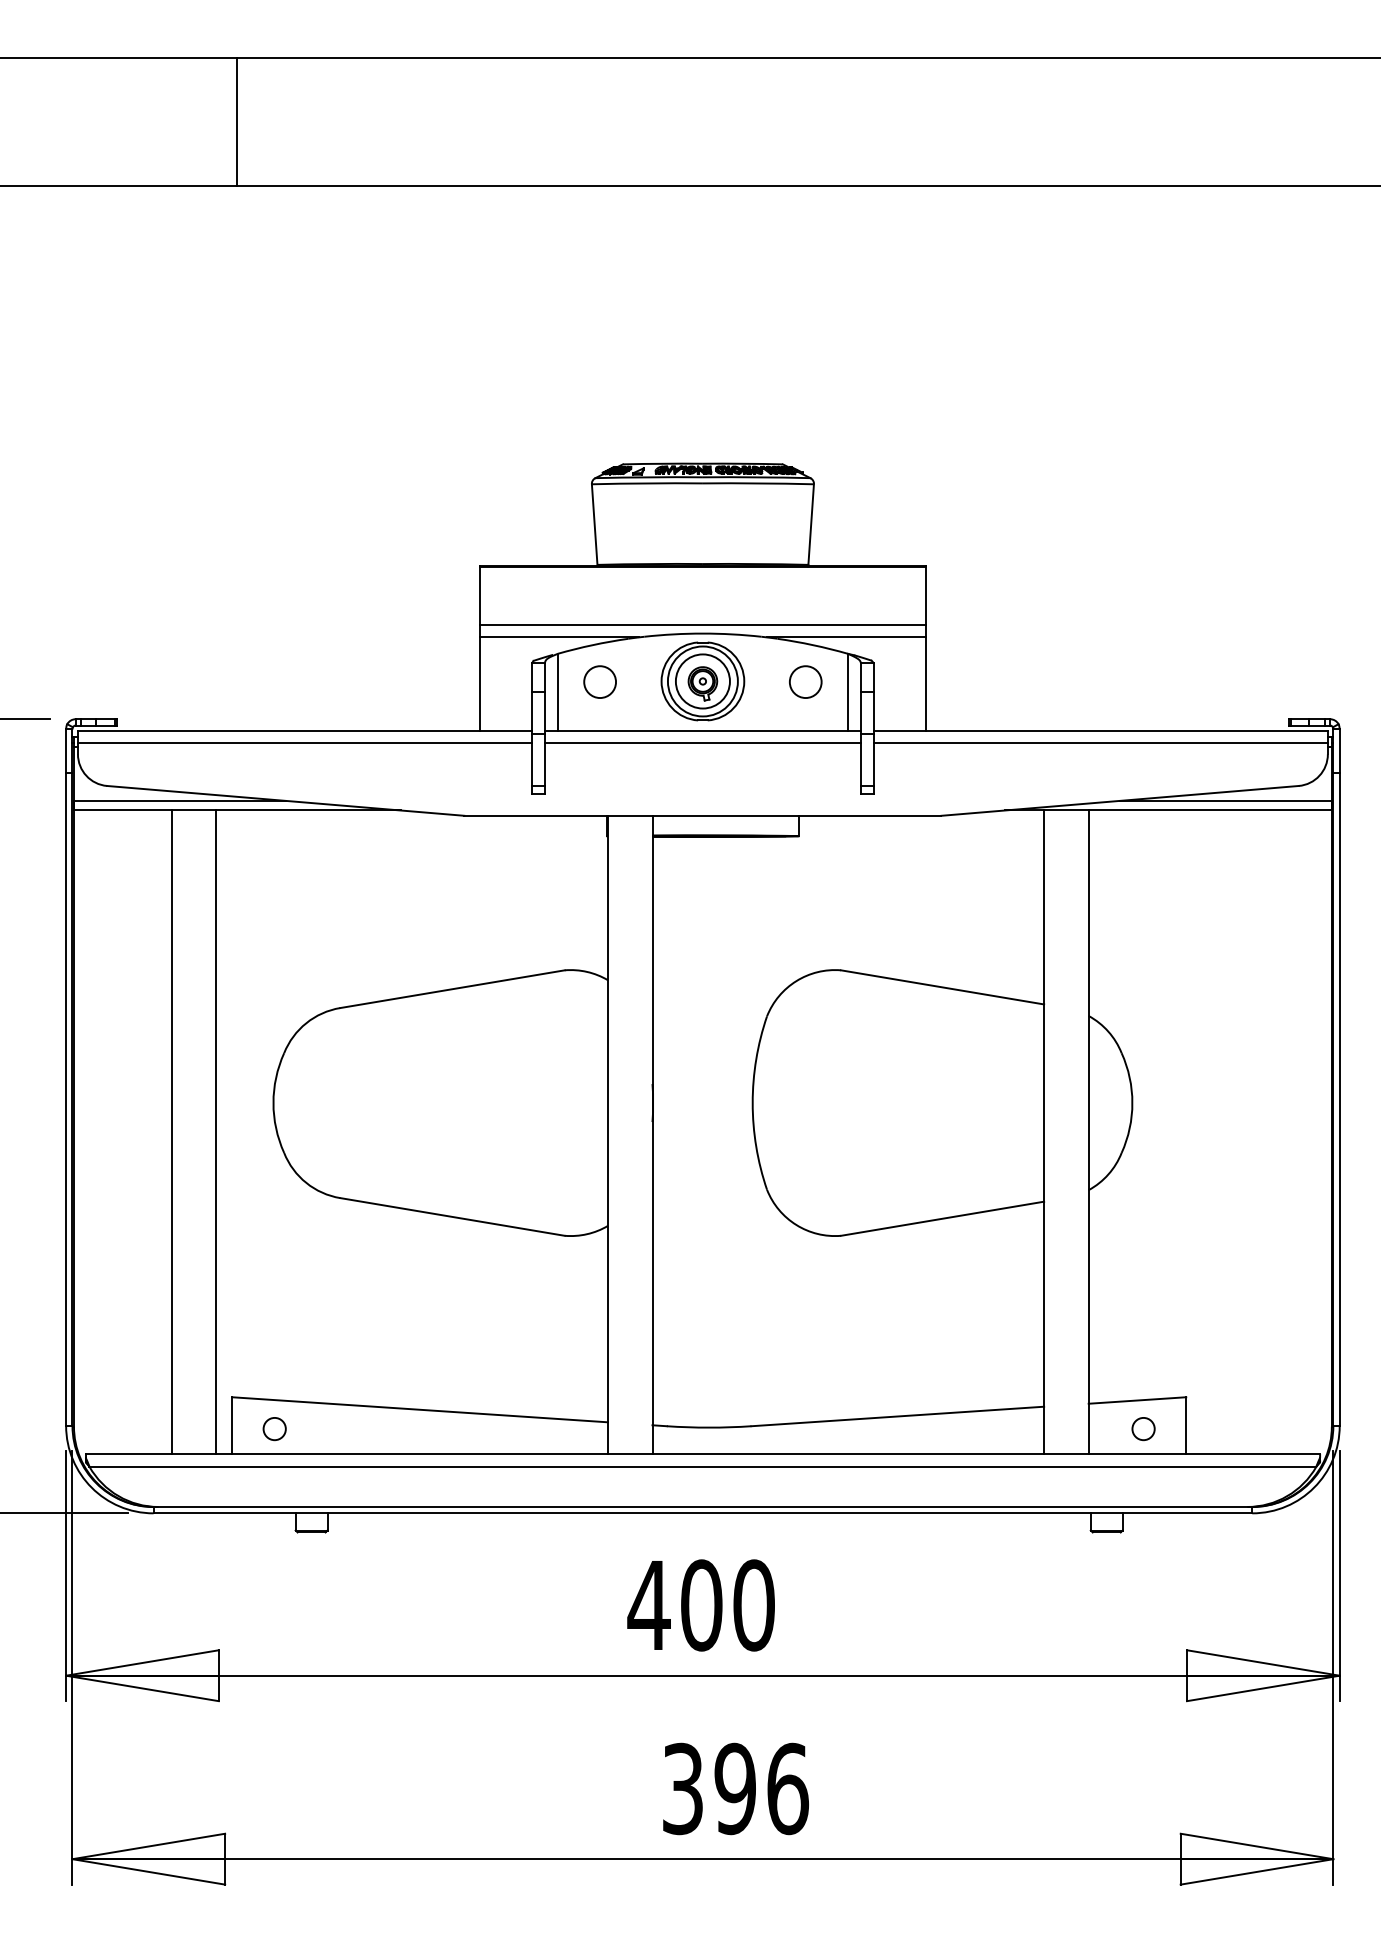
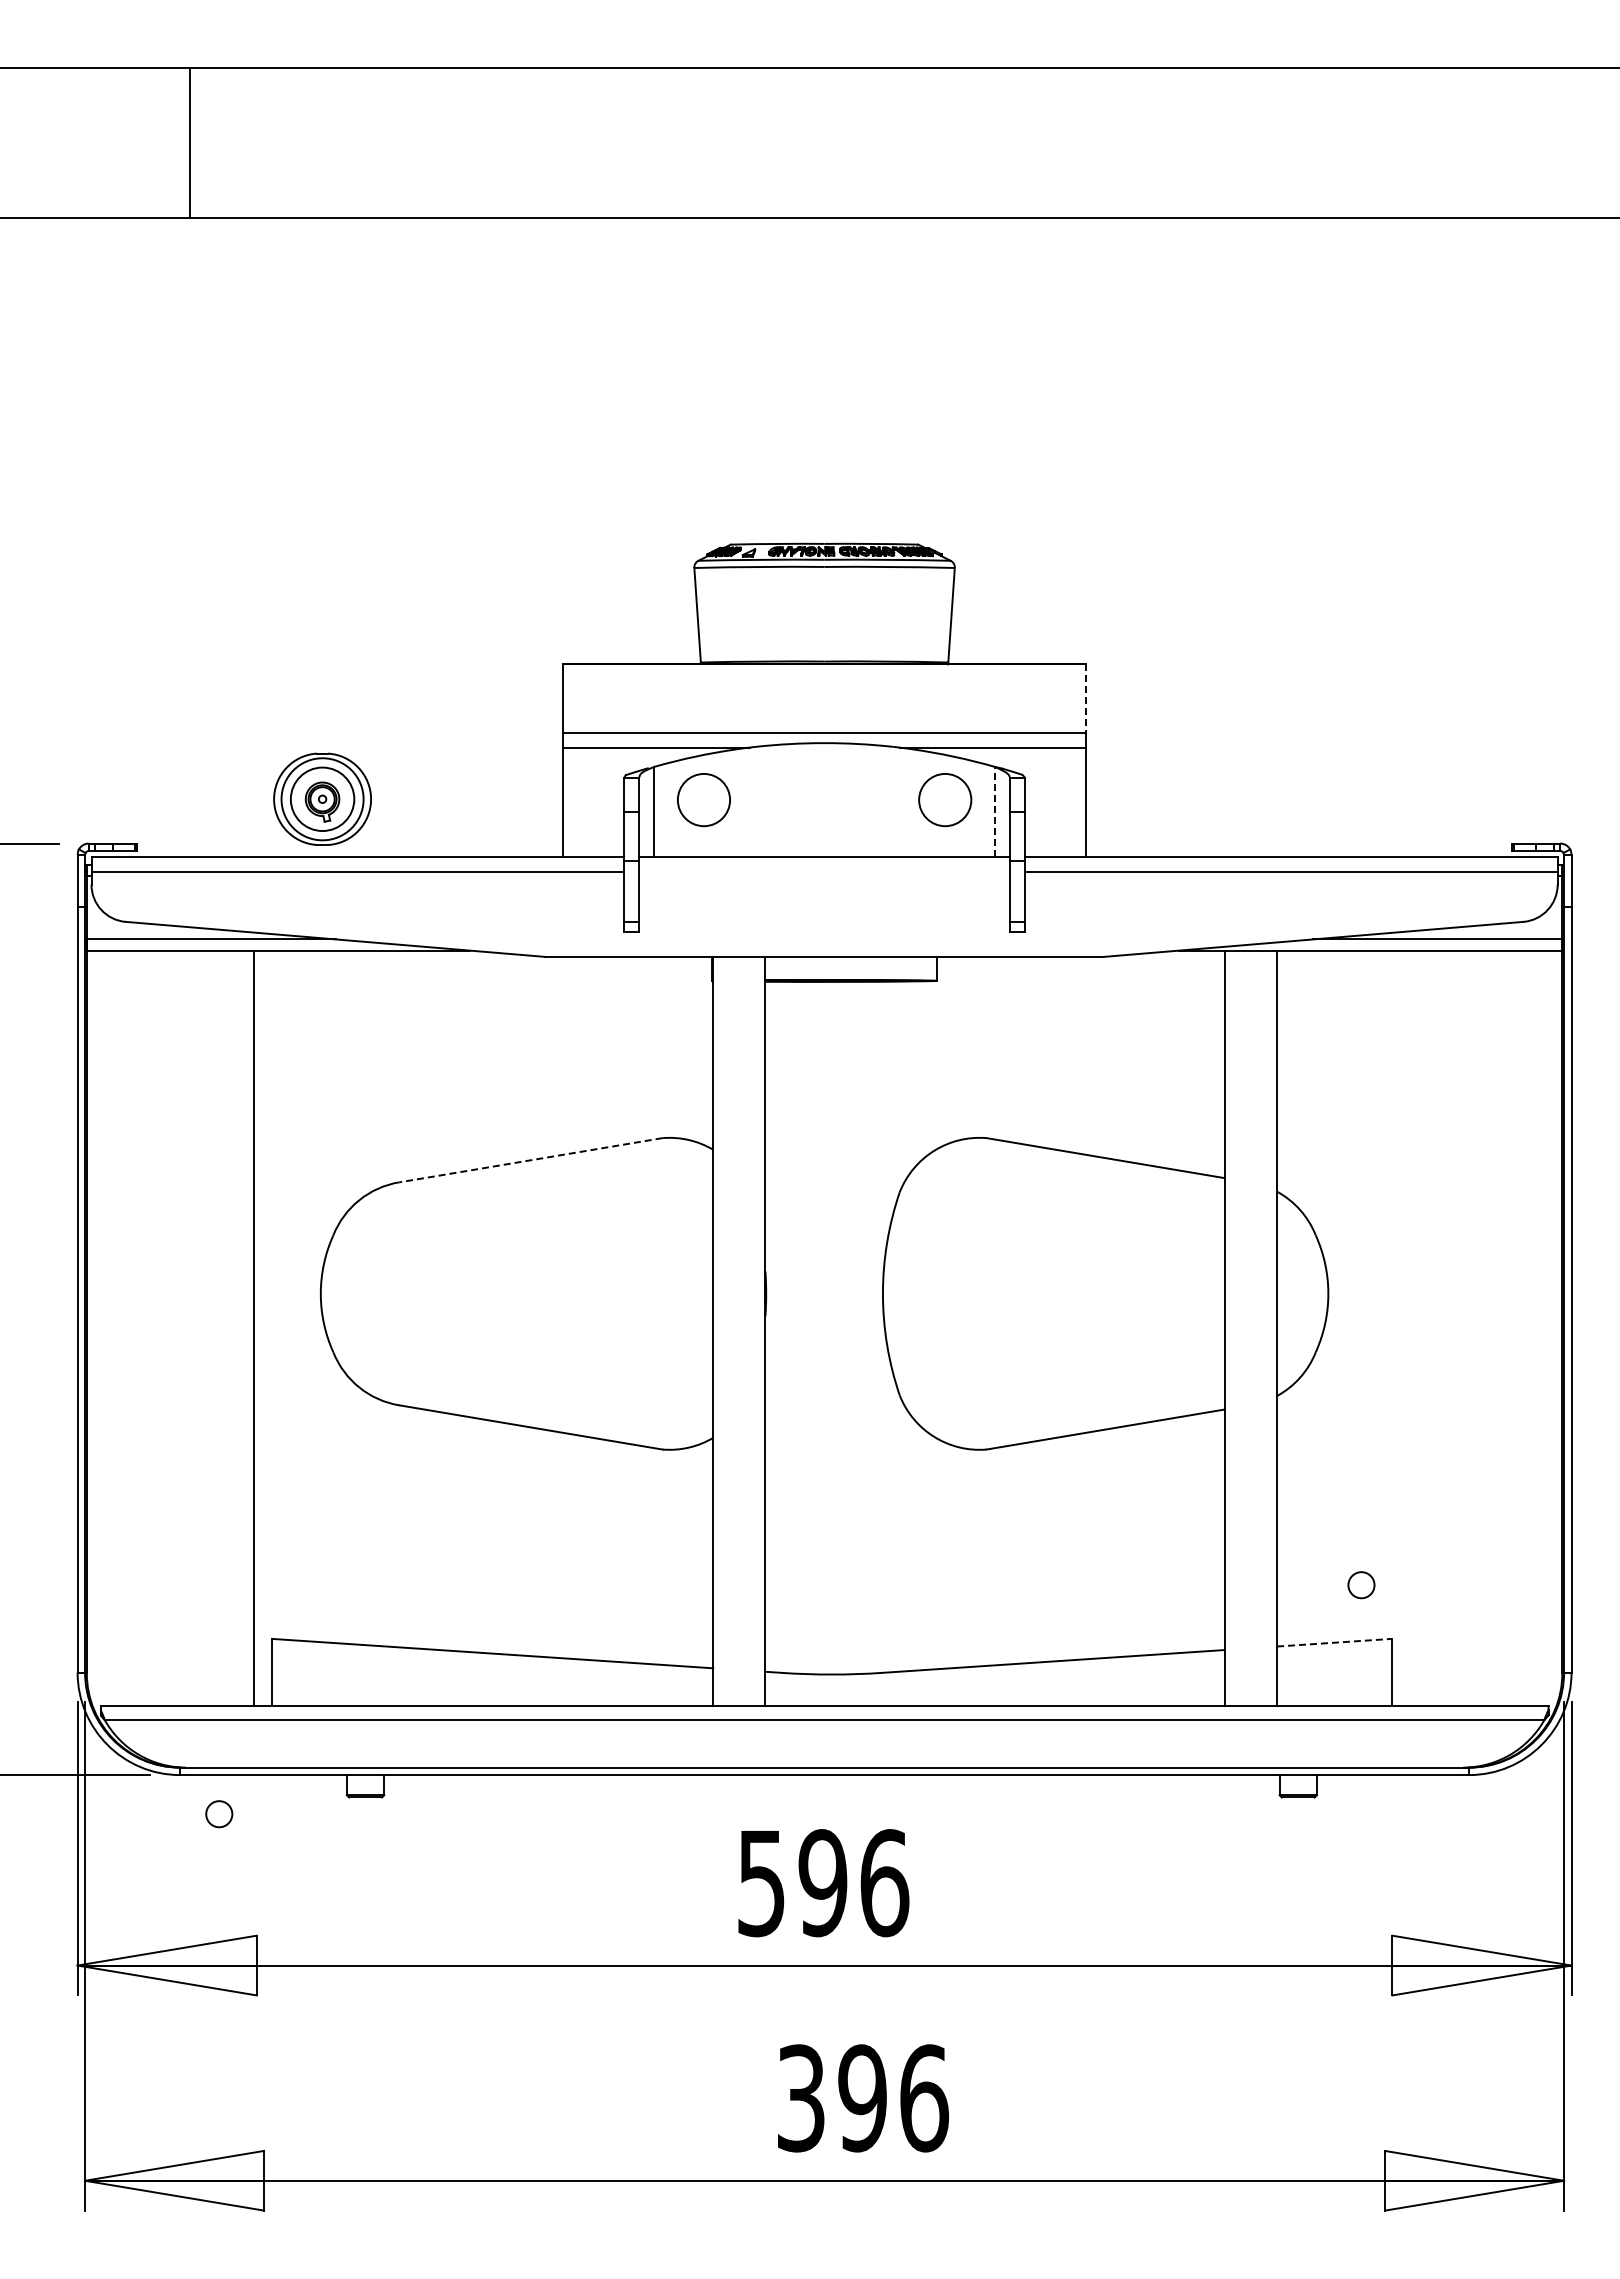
line: (236, 121) -> (189, 142), moved
line: (925, 596) -> (1085, 699), solid -> dashed
part: (702, 680) -> (322, 798), moved
circle: (599, 681) -> (703, 799), size x1.4
circle: (805, 681) -> (944, 799), size x1.4
line: (847, 691) -> (994, 811), solid -> dashed
line: (702, 743) -> (824, 871), removed
line: (452, 989) -> (530, 1160), solid -> dashed
line: (171, 1131) -> (201, 1327), removed
line: (1137, 1400) -> (1334, 1642), solid -> dashed
circle: (274, 1429) -> (219, 1814), moved
circle: (1143, 1429) -> (1361, 1585), moved
text: (701, 1605) -> (822, 1883), 400 -> 596

